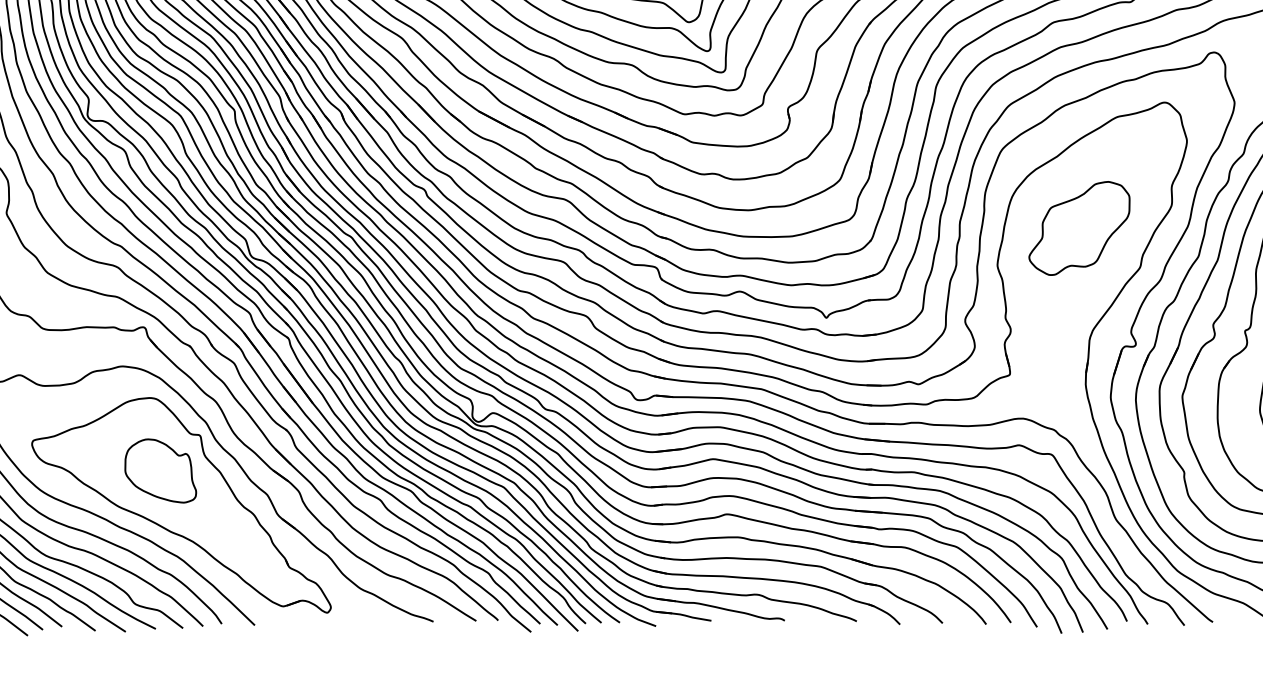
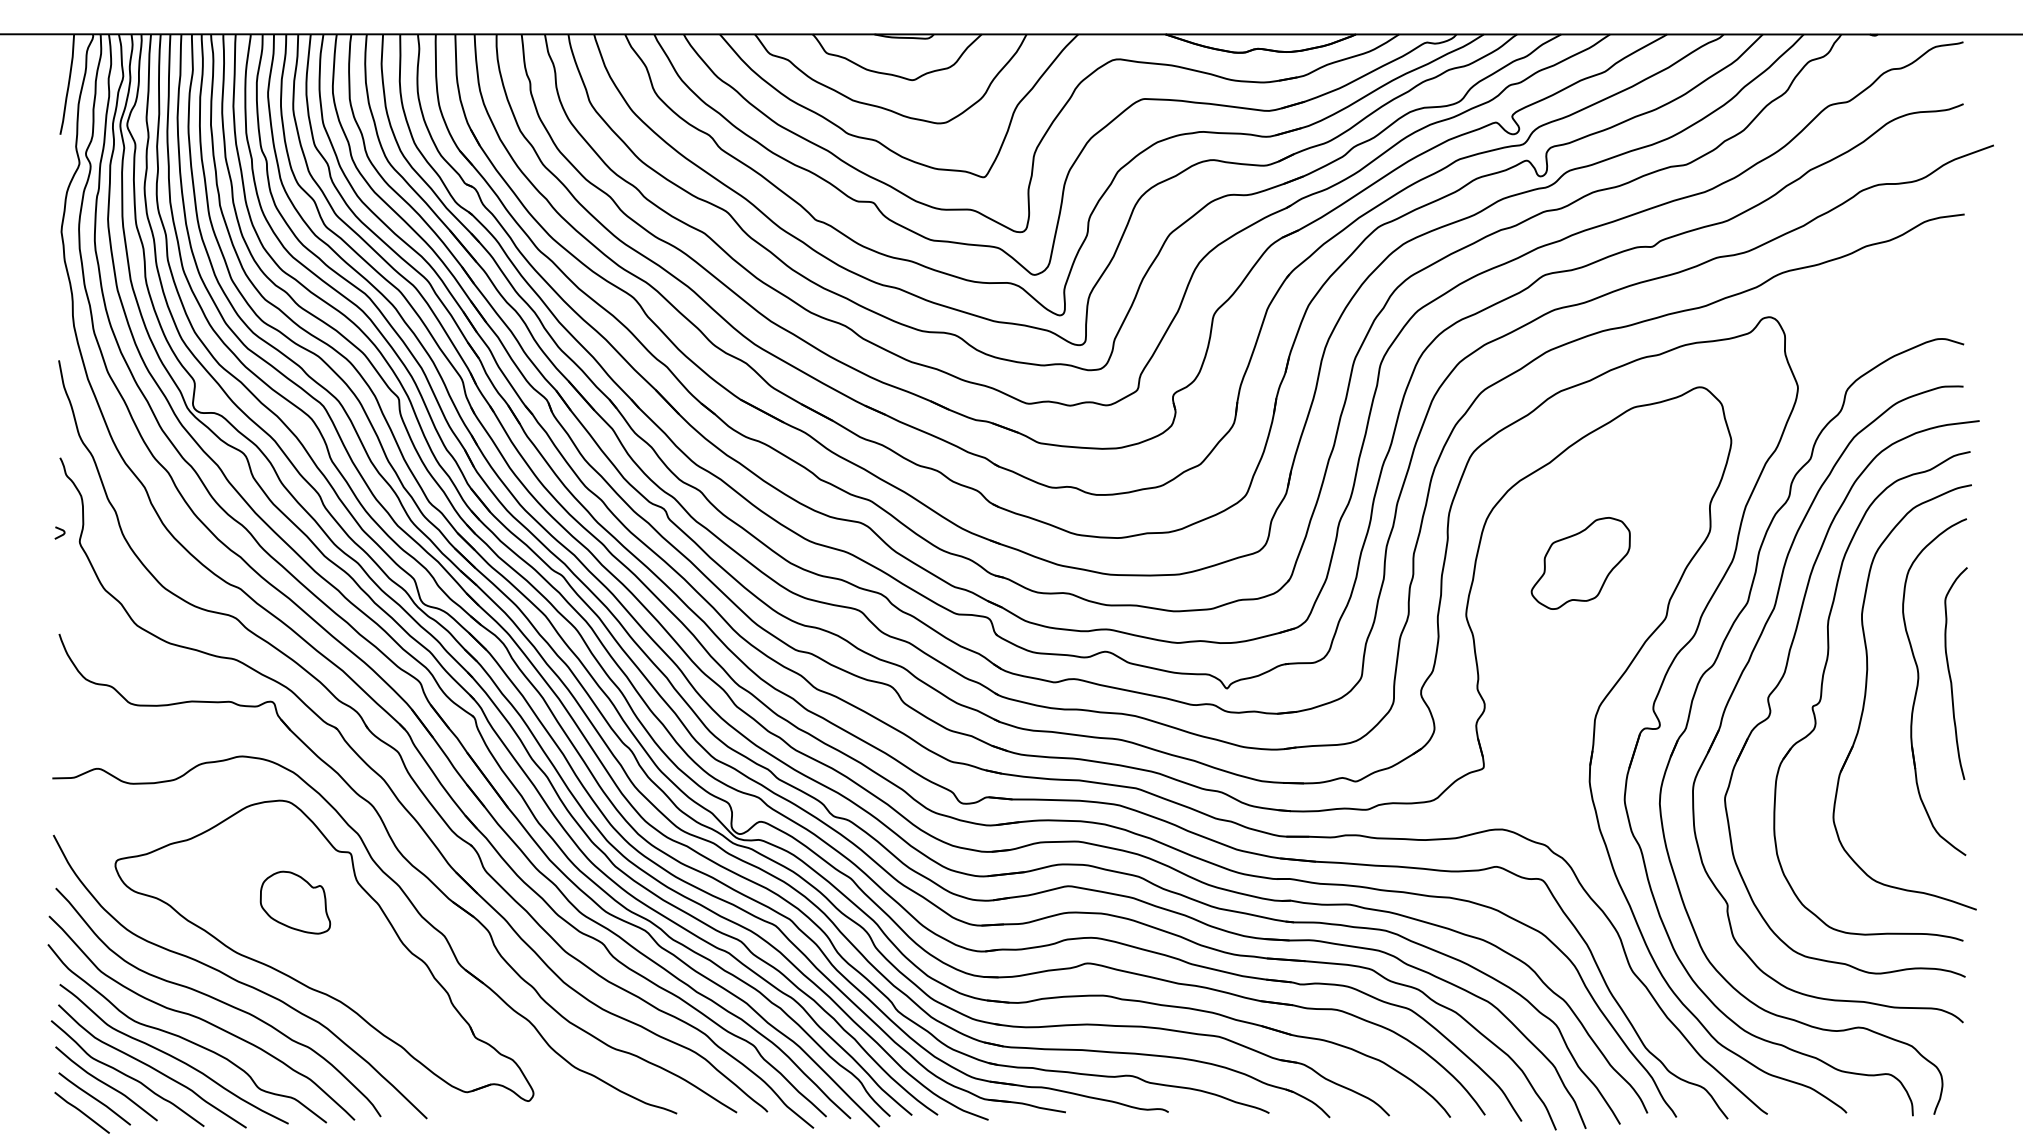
part: (1079, 228) -> (1580, 563), size x0.7
part: (160, 470) -> (295, 902), size x0.7

